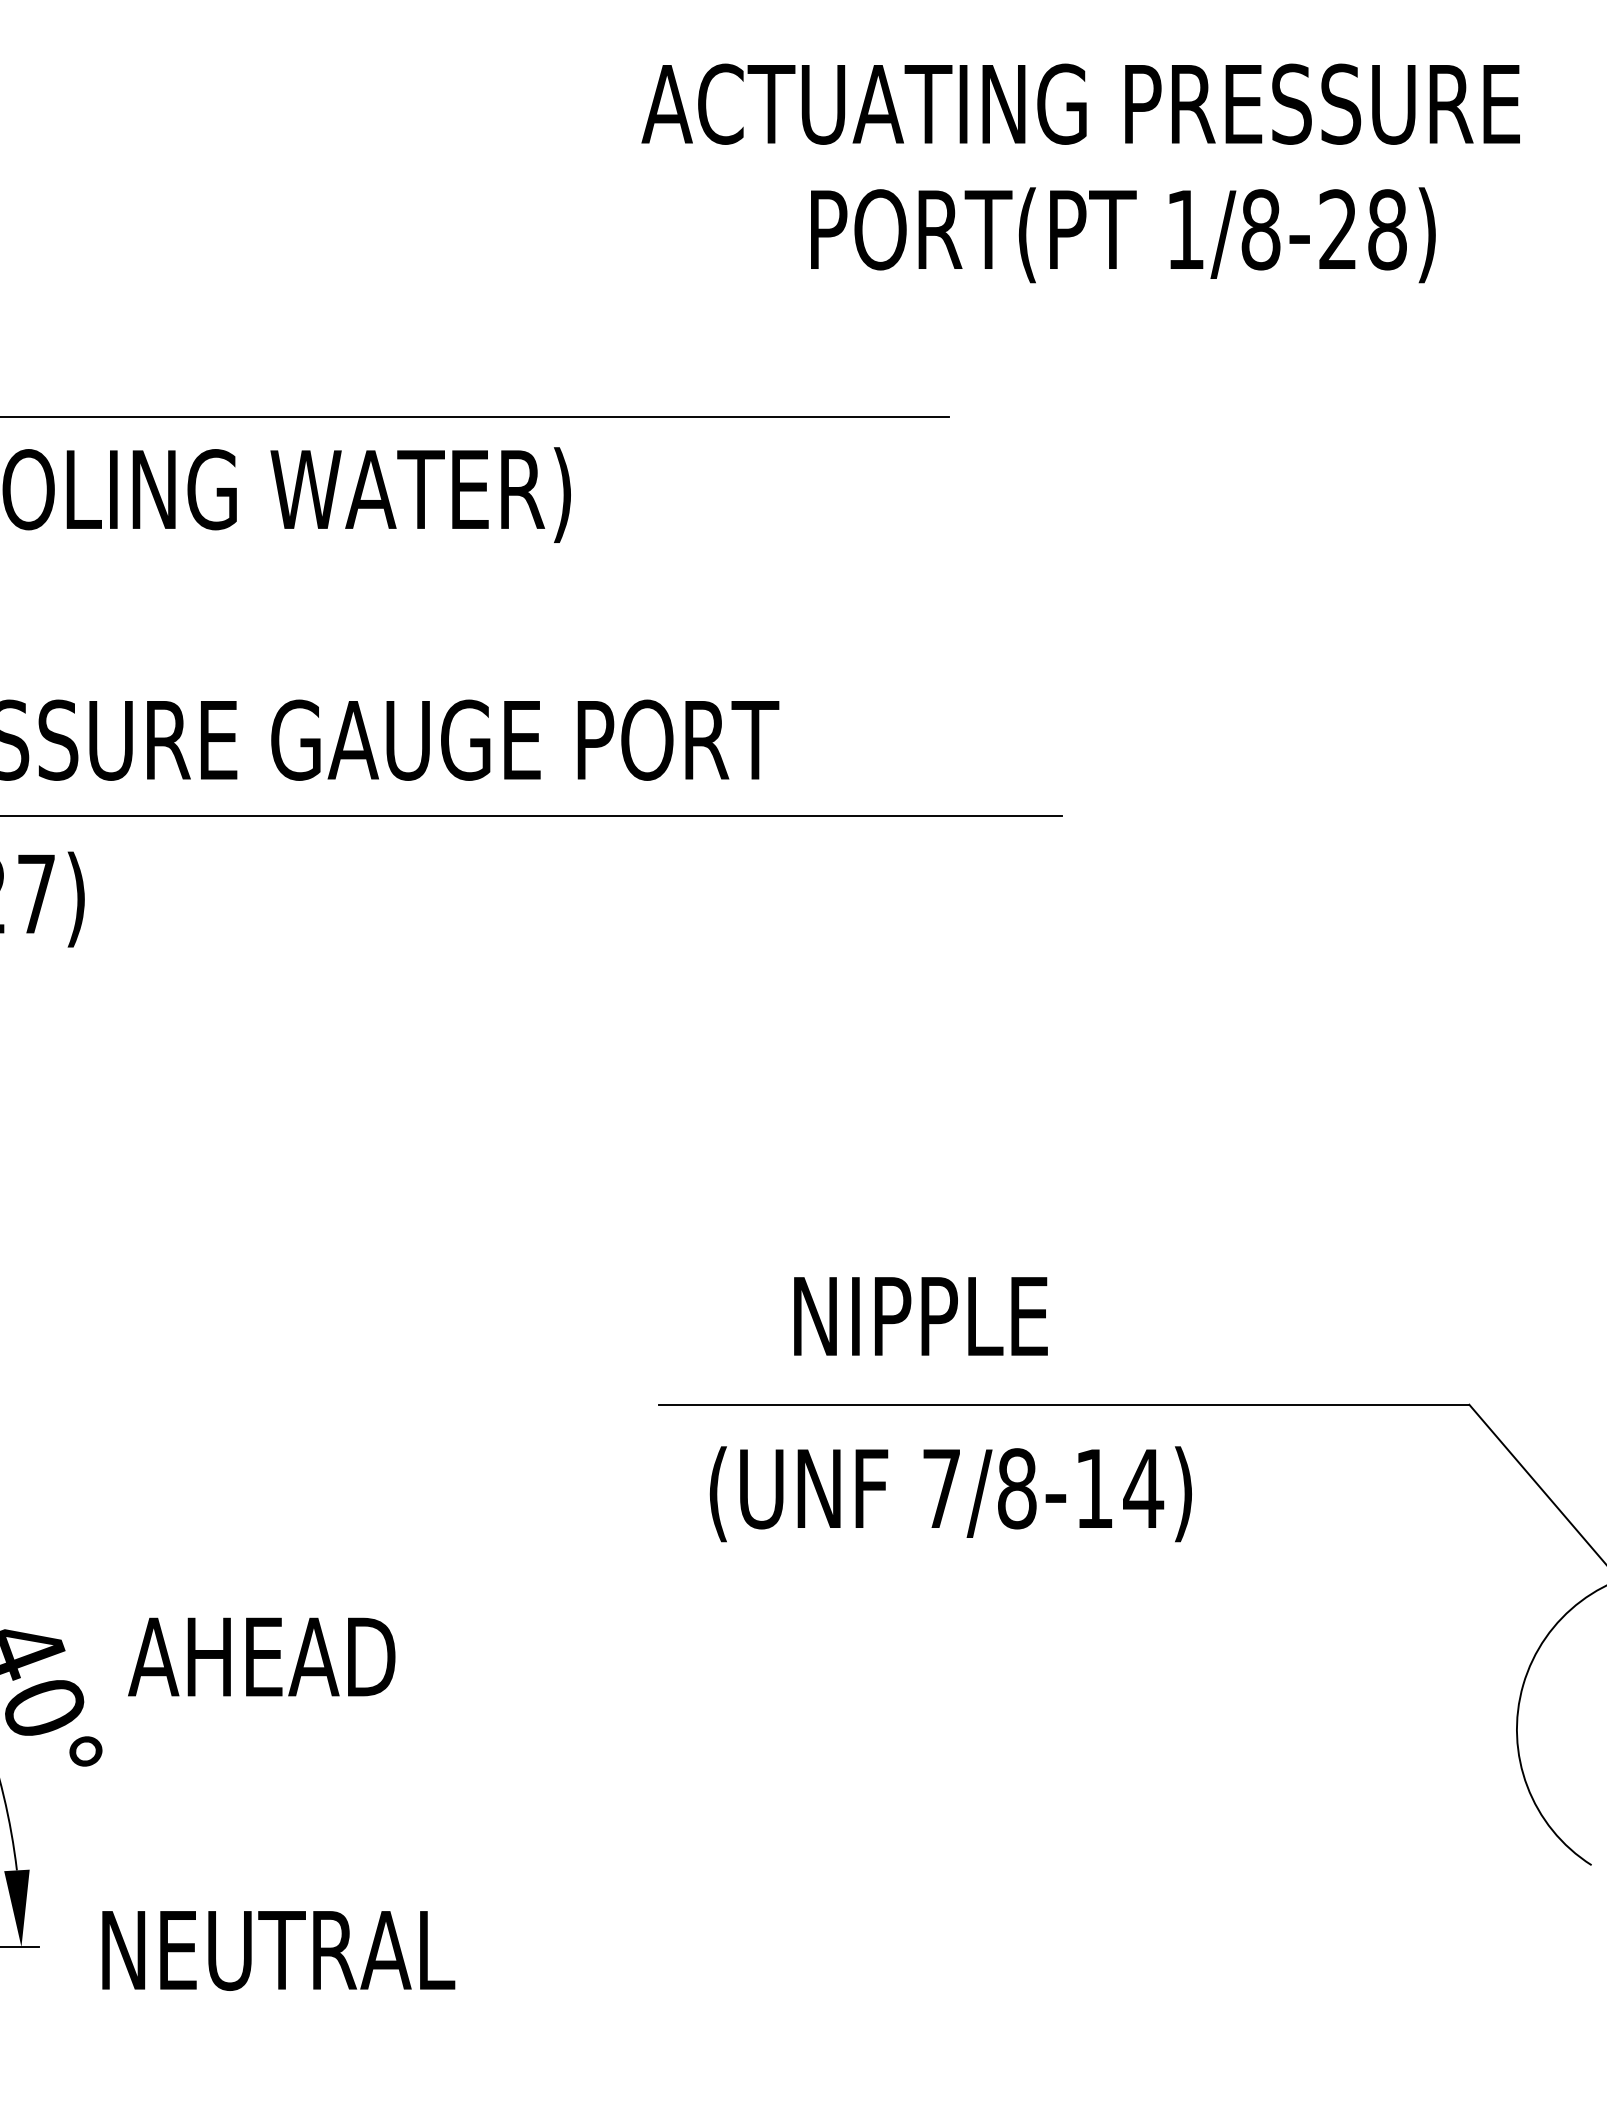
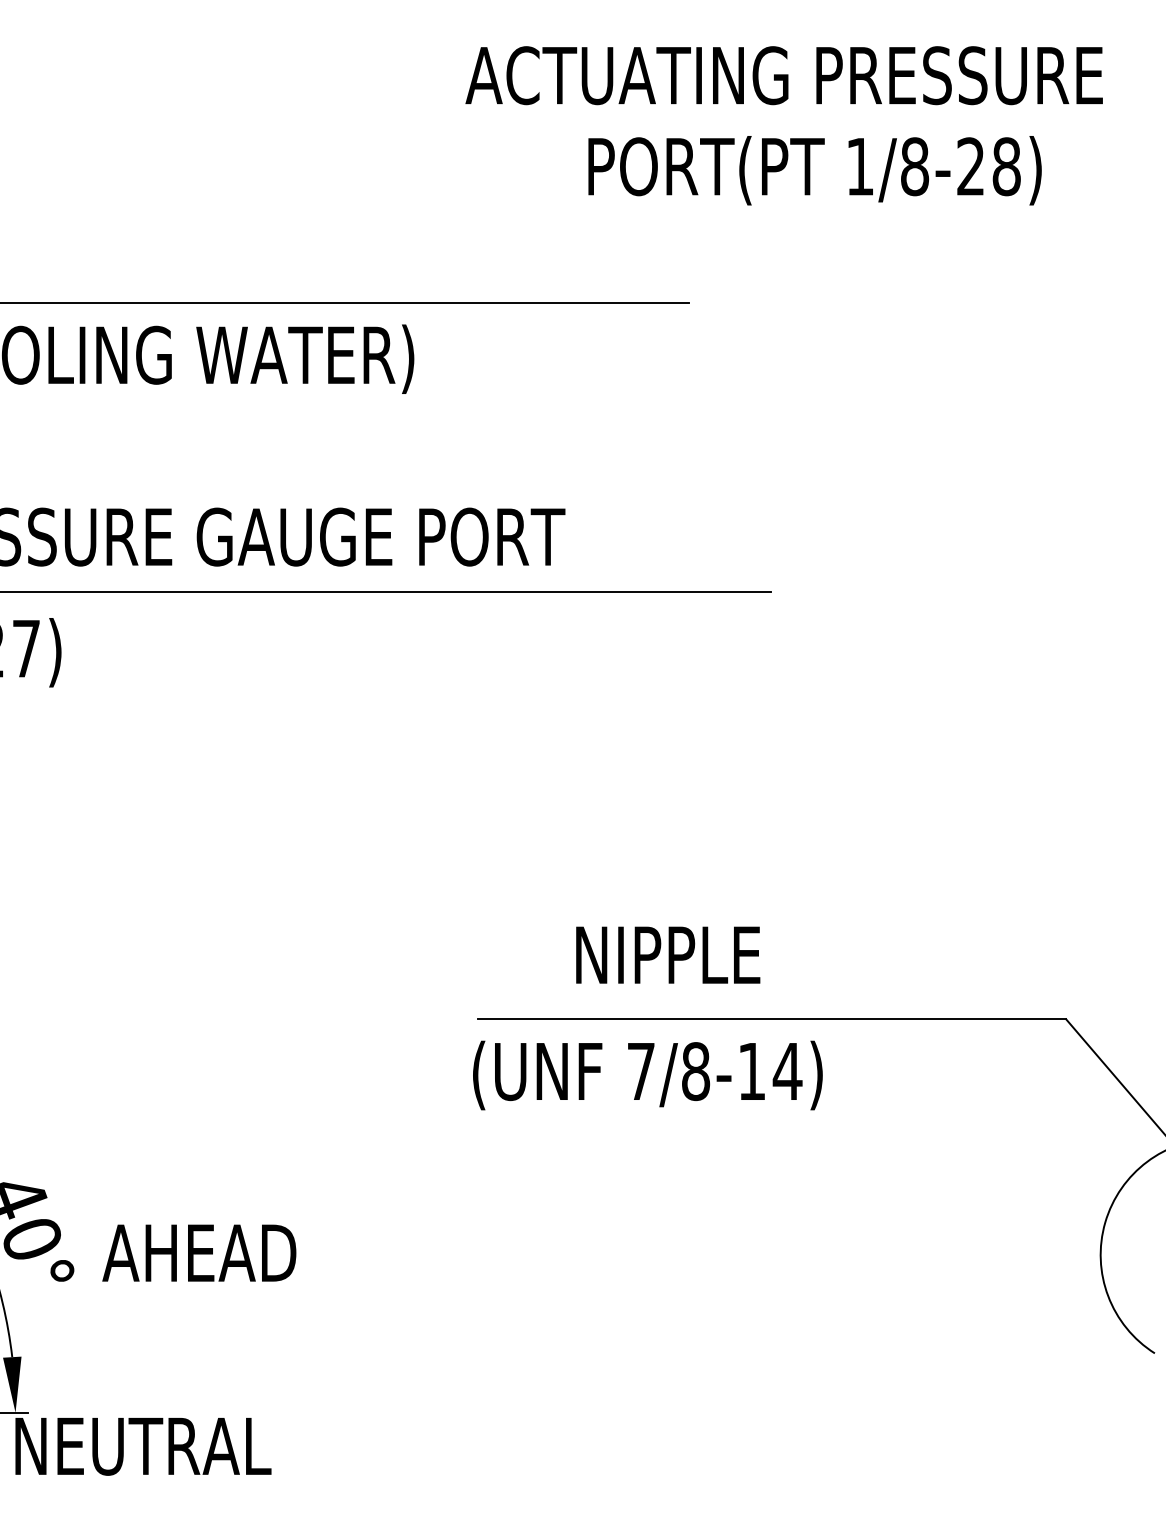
text: (950, 1494) -> (647, 1075), moved
text: (261, 1656) -> (199, 1252), moved
text: (278, 1950) -> (143, 1446), moved

